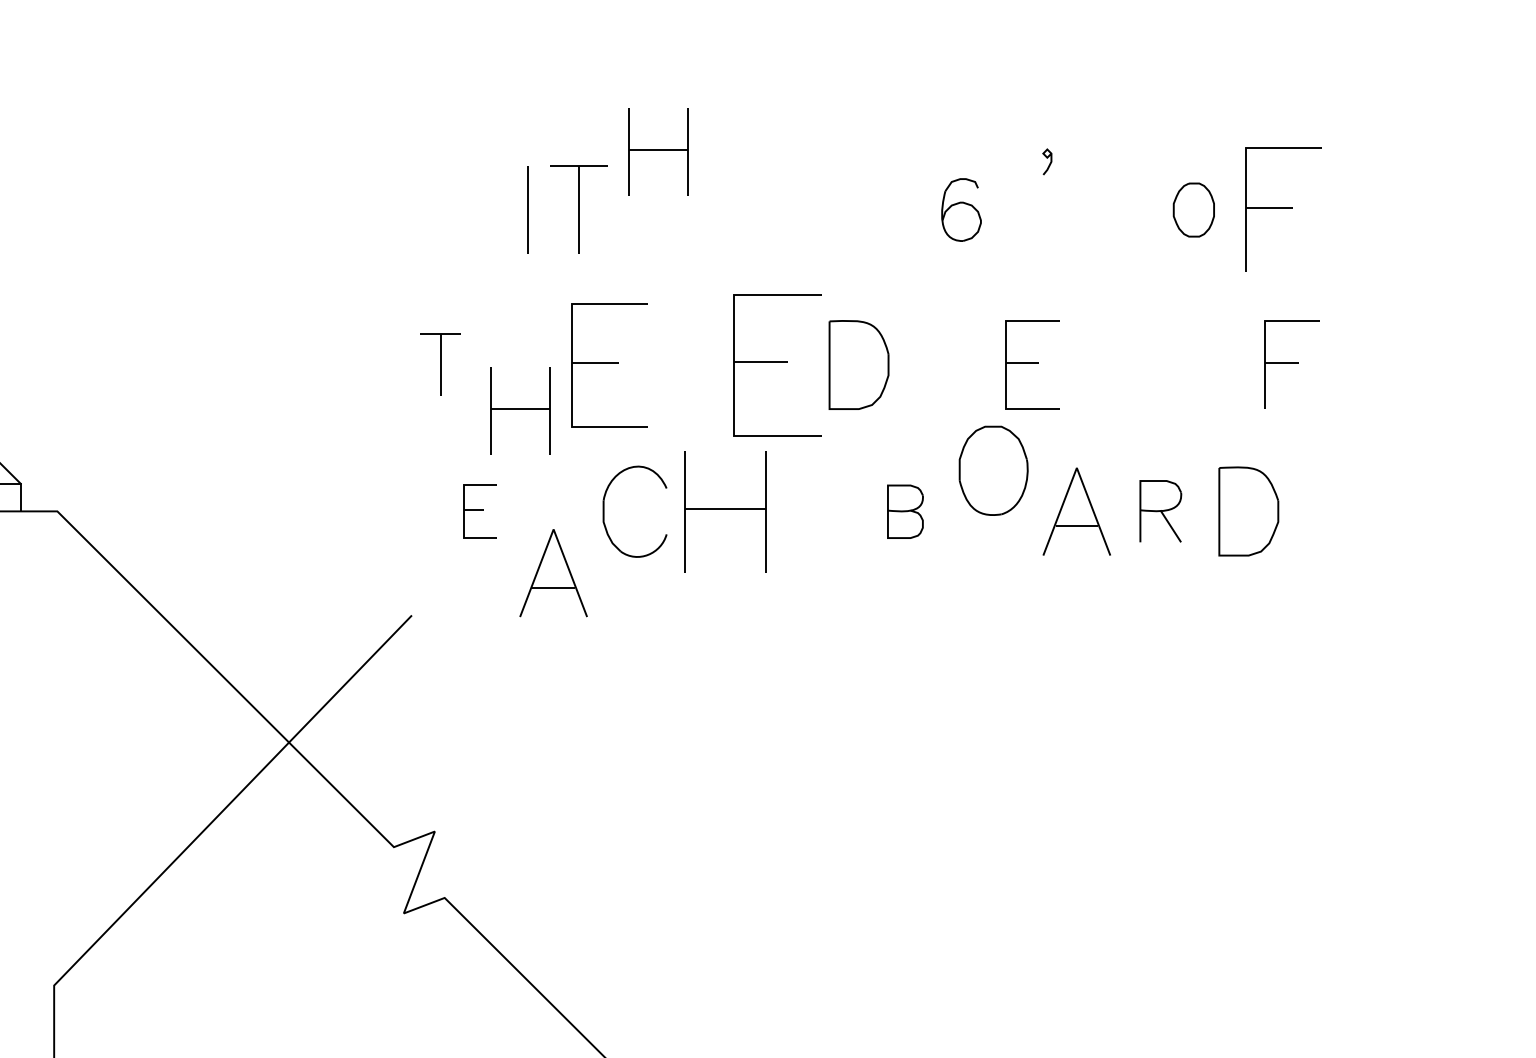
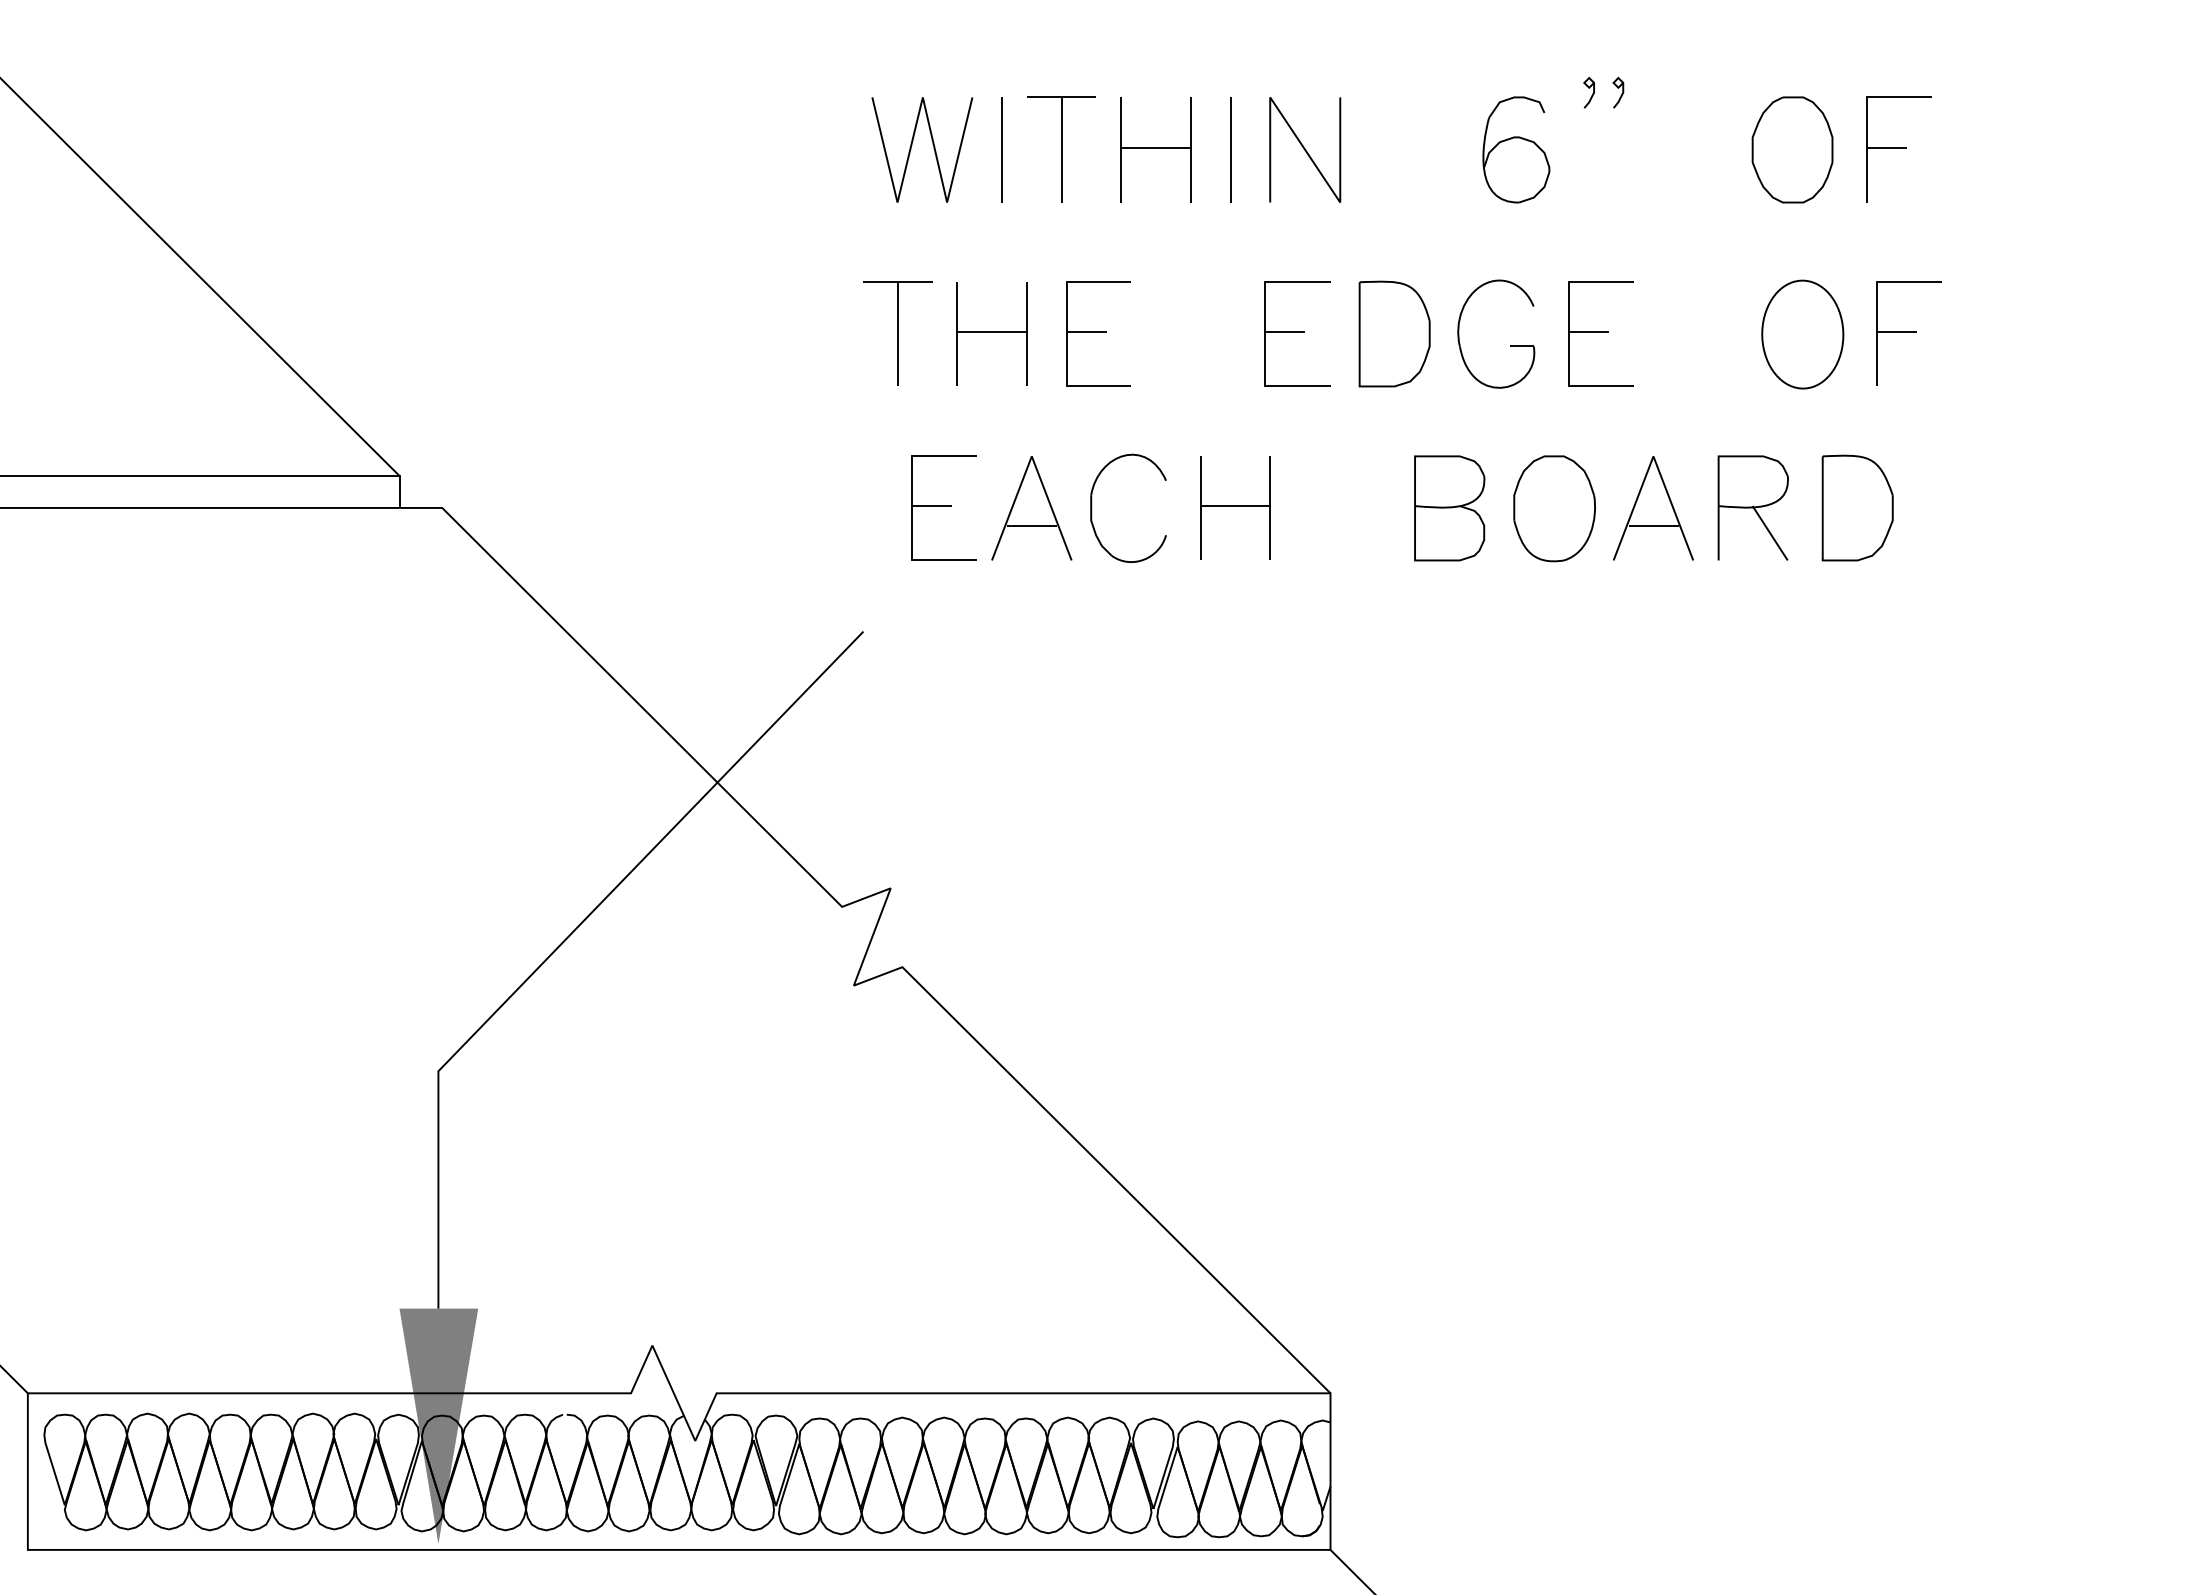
part: (657, 151) -> (1155, 149), moved
curve: (1022, 158) -> (1588, 88), added
line: (453, 206) -> (912, 145), added
line: (720, 209) -> (1230, 149), added
line: (783, 209) -> (1305, 149), added
part: (961, 209) -> (1516, 149), size x1.43
part: (1193, 209) -> (1792, 149), size x1.67
part: (1283, 209) -> (1898, 149), size x0.71
part: (440, 364) -> (897, 333), size x1.43
part: (609, 364) -> (1098, 333), size x0.71
part: (777, 364) -> (1297, 333), size x0.62
part: (1202, 365) -> (1802, 334), added
part: (956, 374) -> (1510, 345), added
part: (519, 410) -> (991, 333), moved
part: (993, 470) -> (1554, 508), moved
part: (479, 511) -> (943, 507), size x1.67
part: (725, 511) -> (1235, 507), size x0.71
part: (905, 511) -> (1449, 508), size x1.67
part: (1160, 511) -> (1752, 507), size x1.43
part: (553, 573) -> (1031, 508), moved

